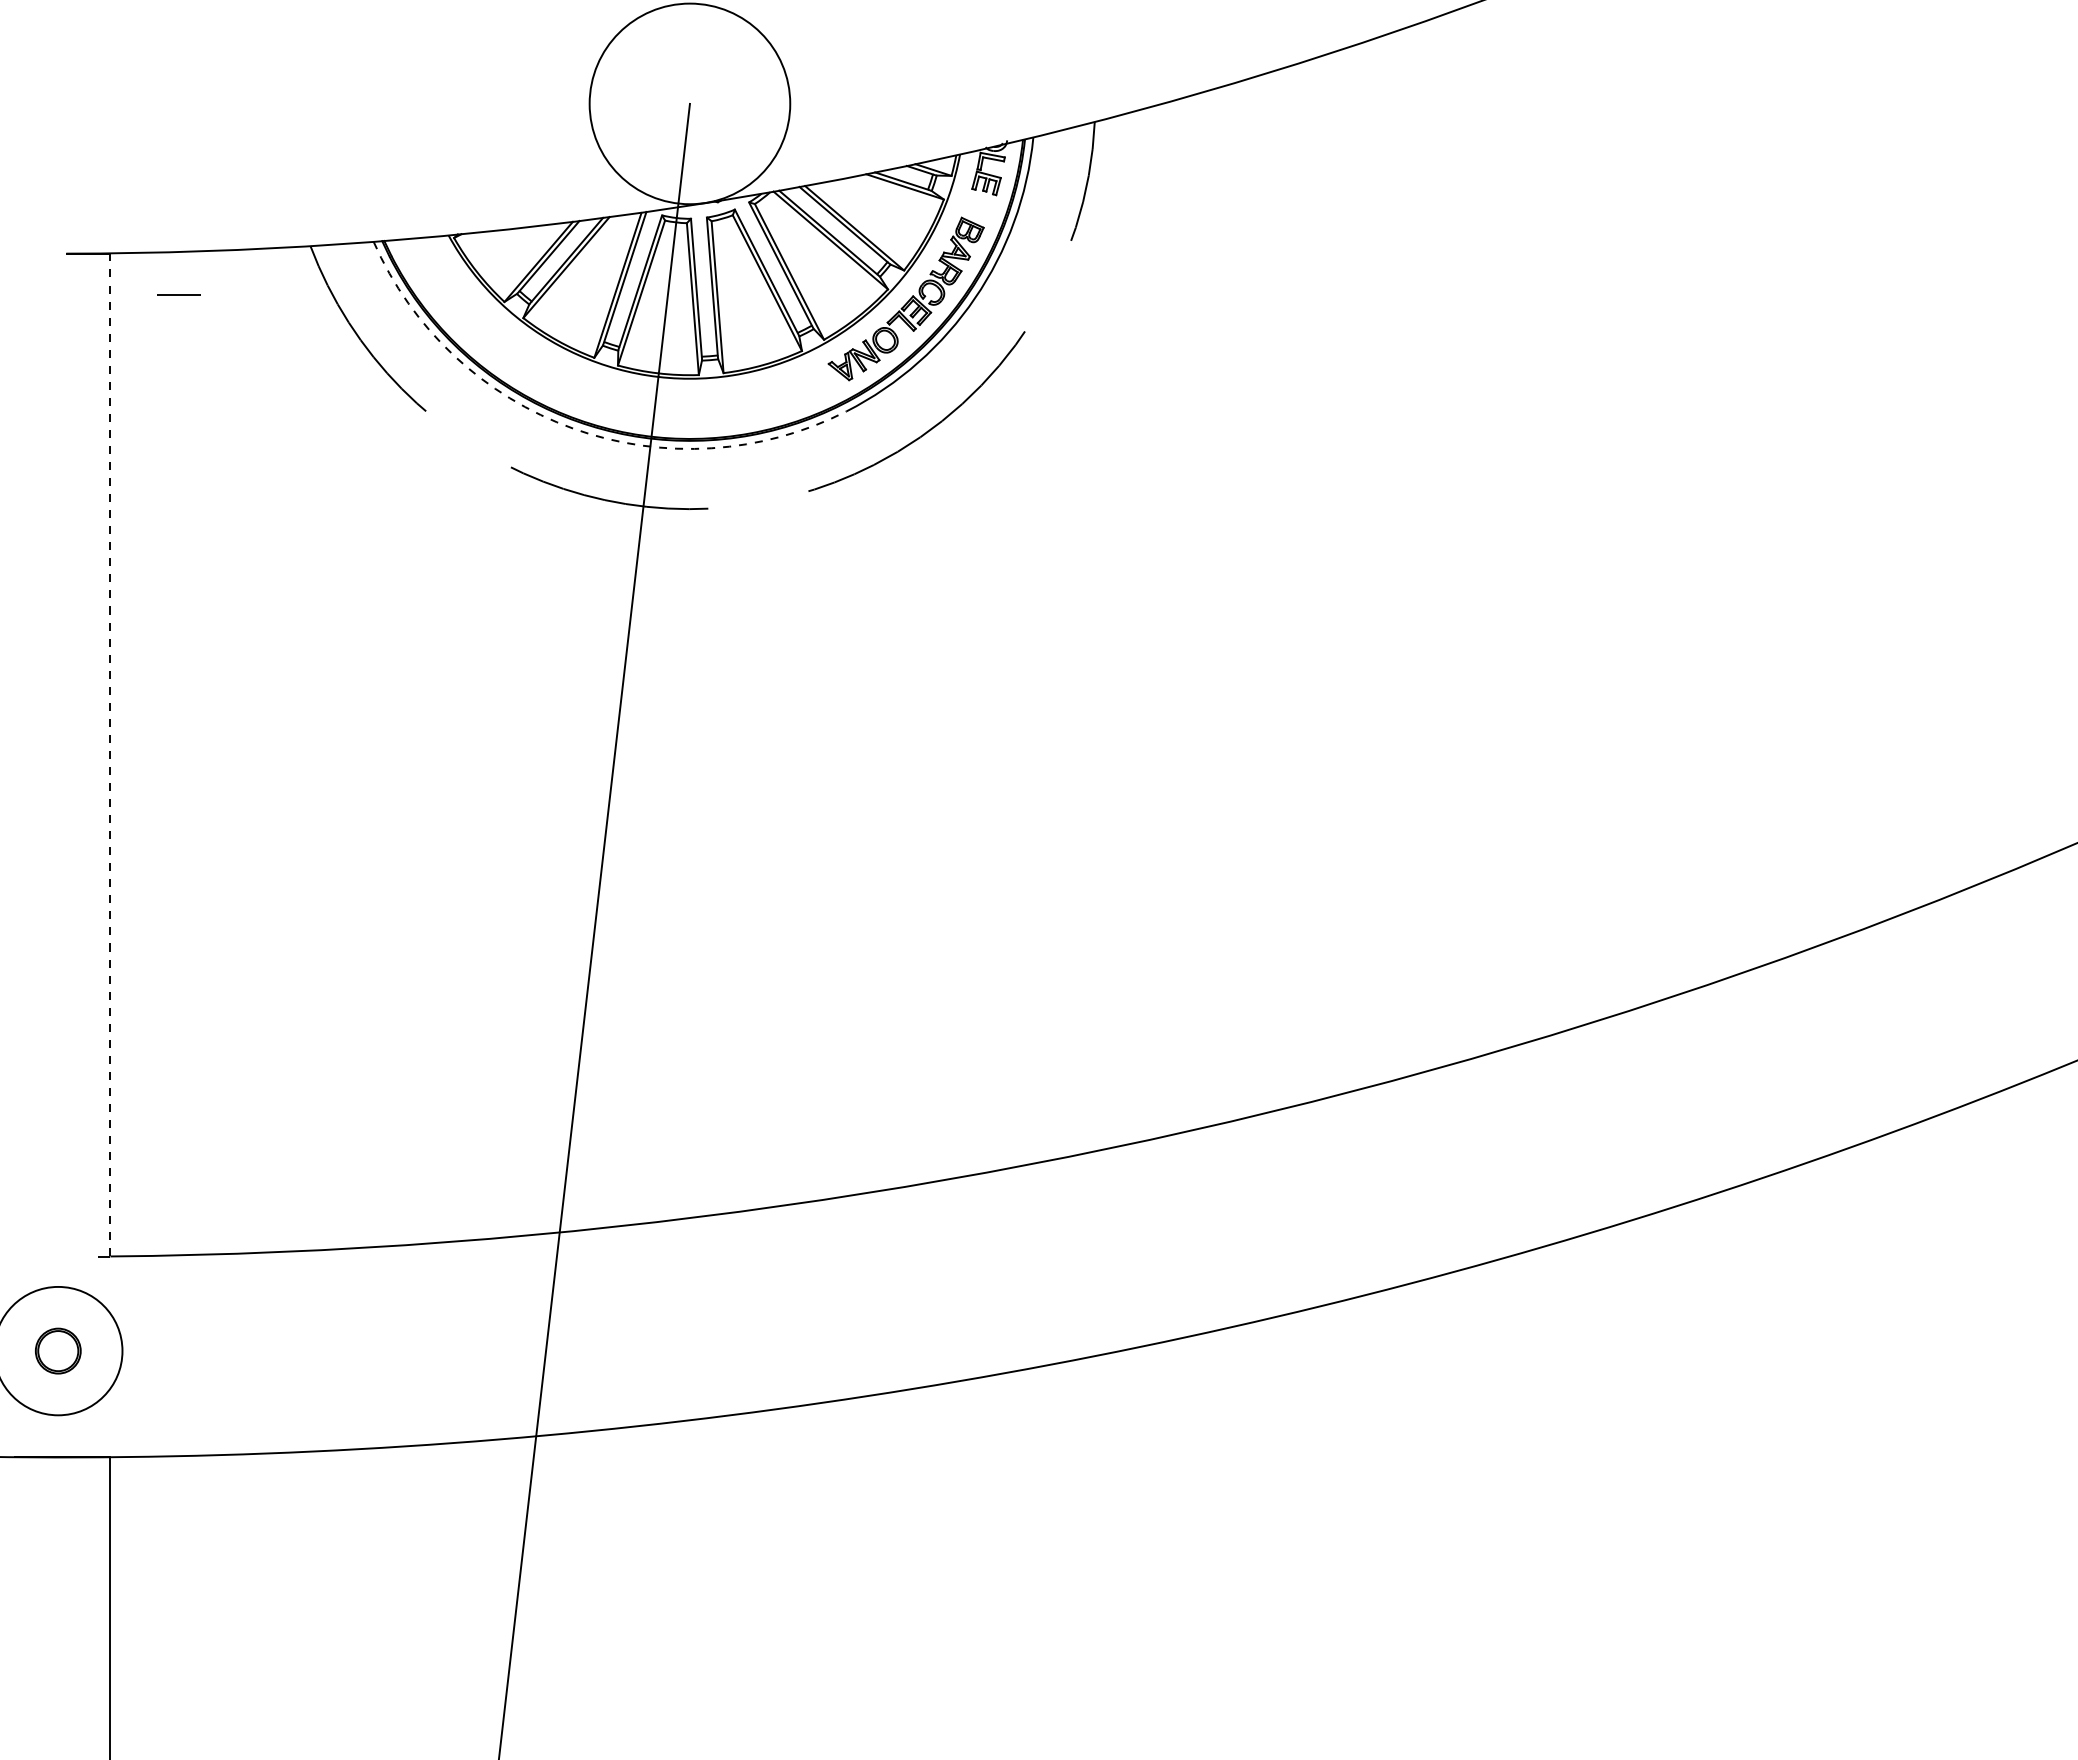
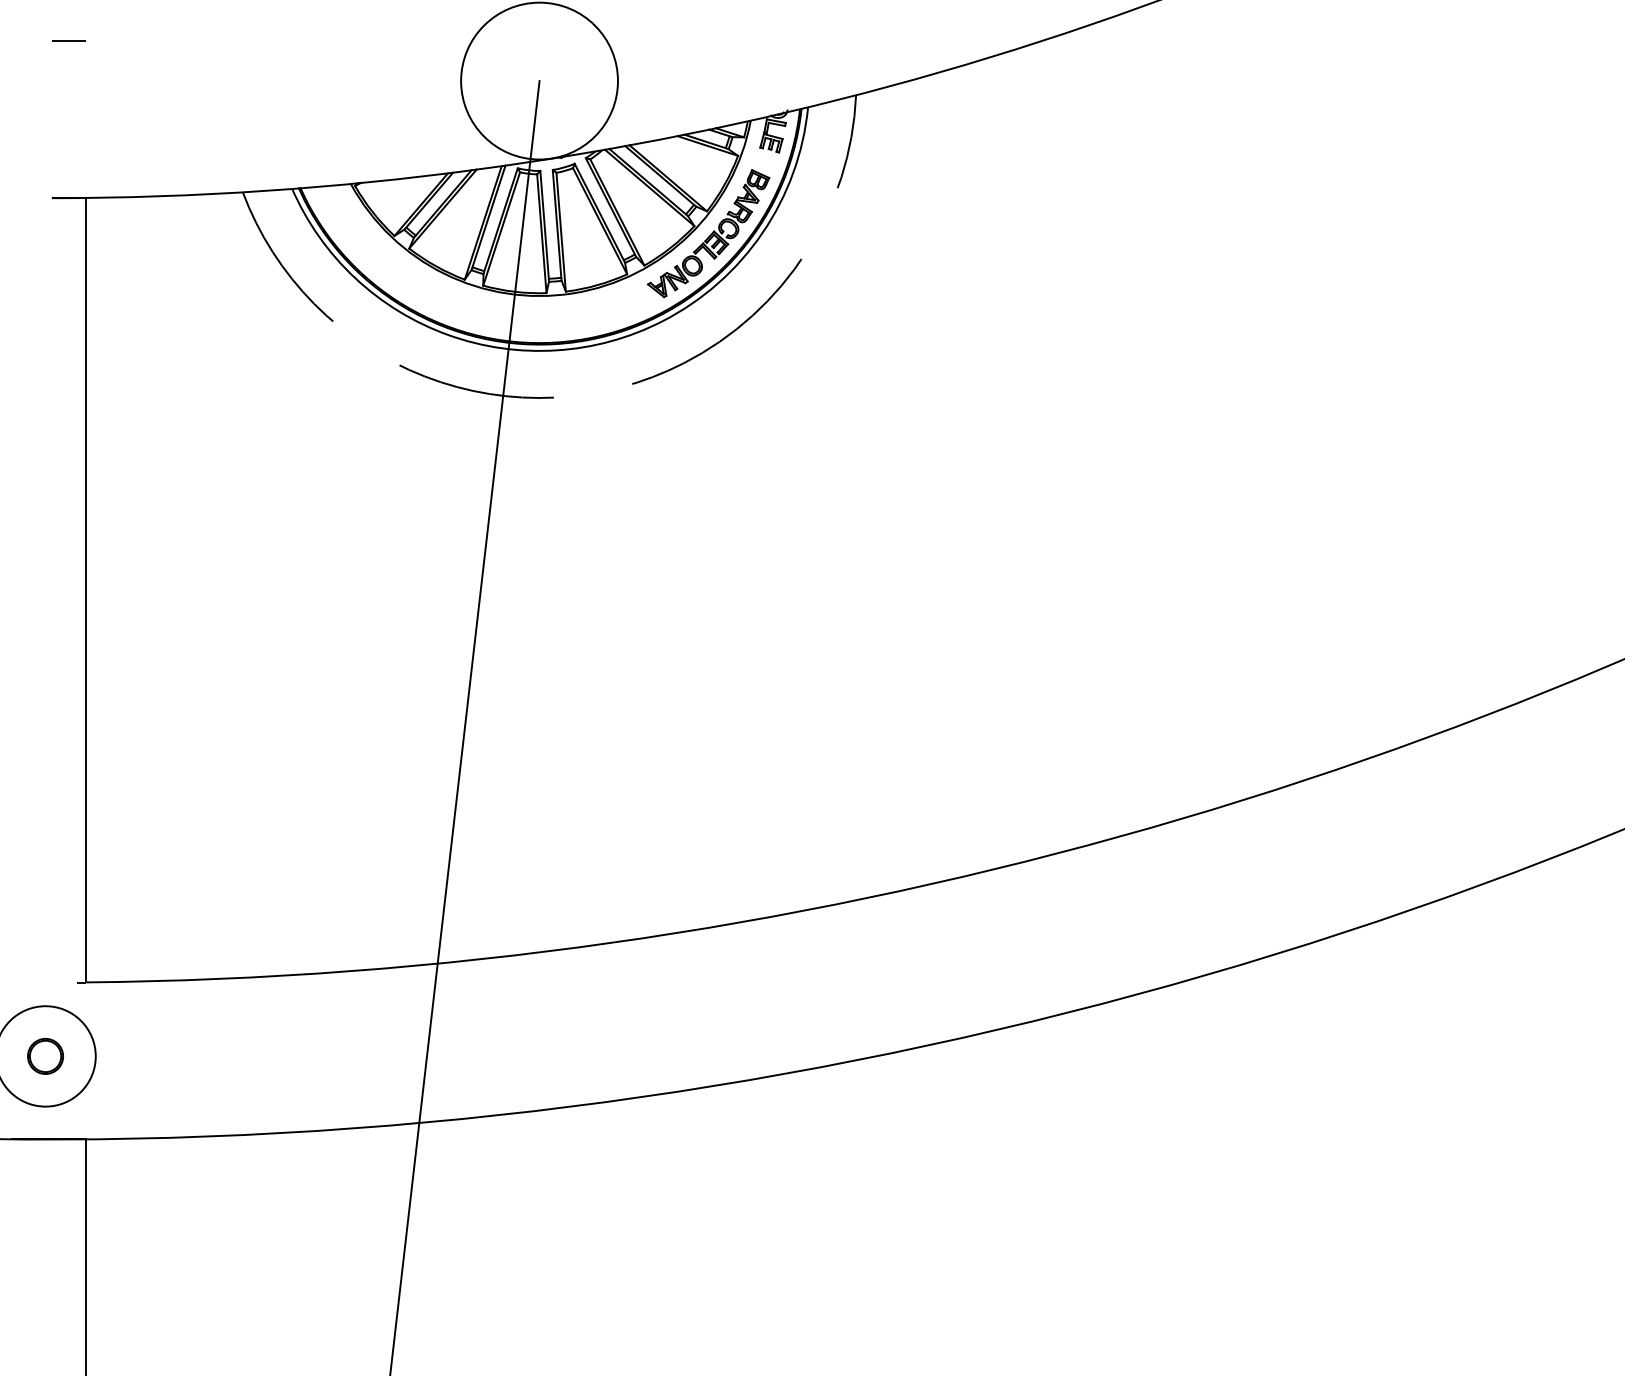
line: (178, 294) -> (68, 40), moved
arc: (573, 428) -> (448, 334), dashed -> solid
line: (110, 754) -> (86, 589), dashed -> solid

